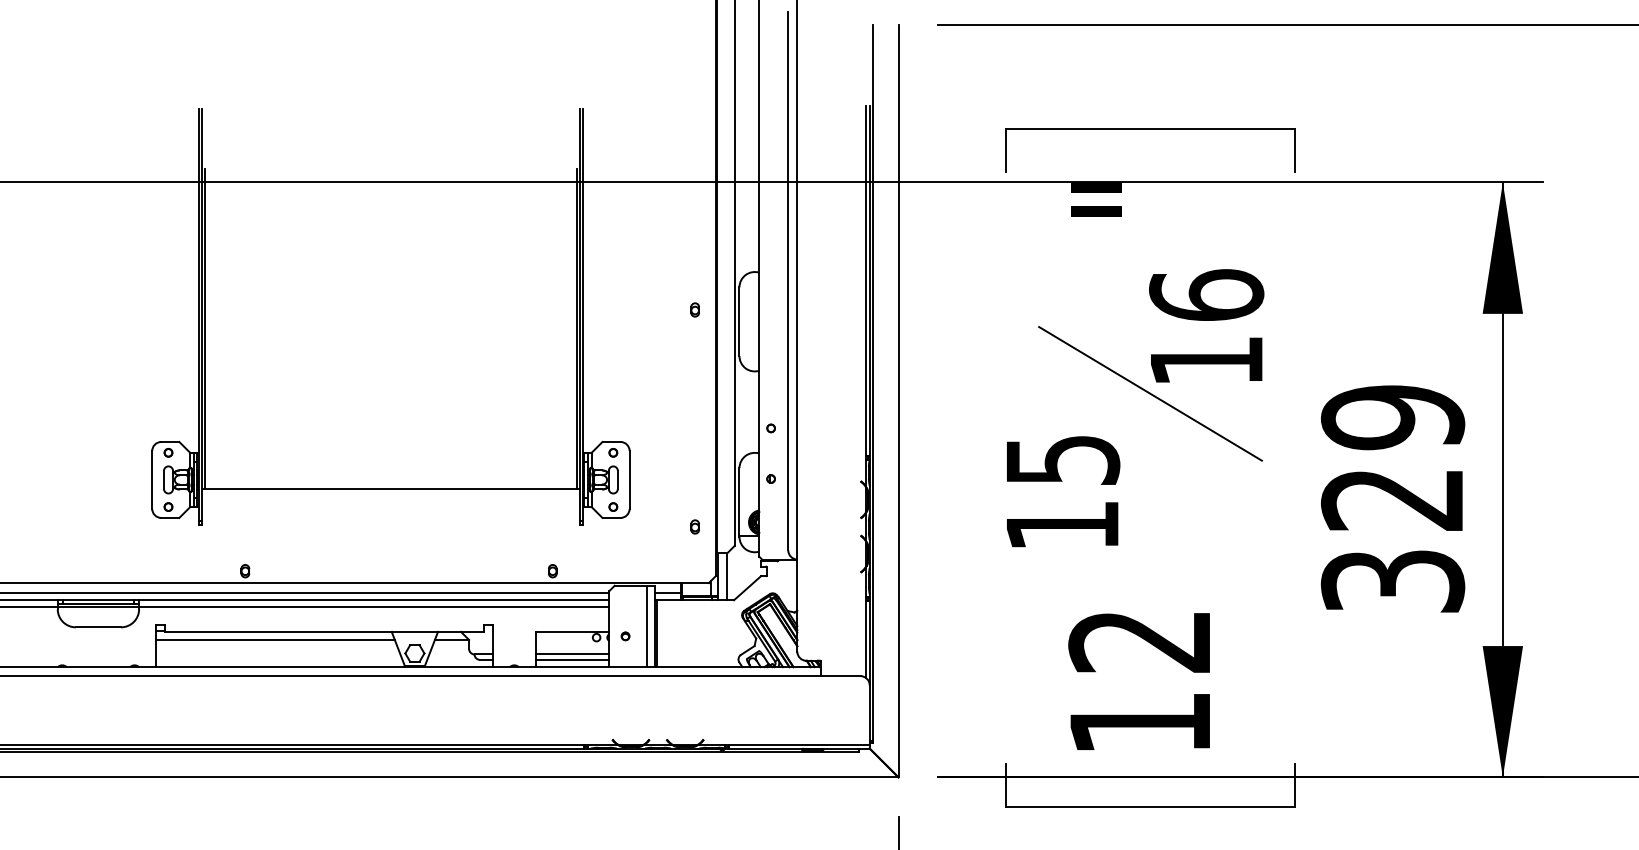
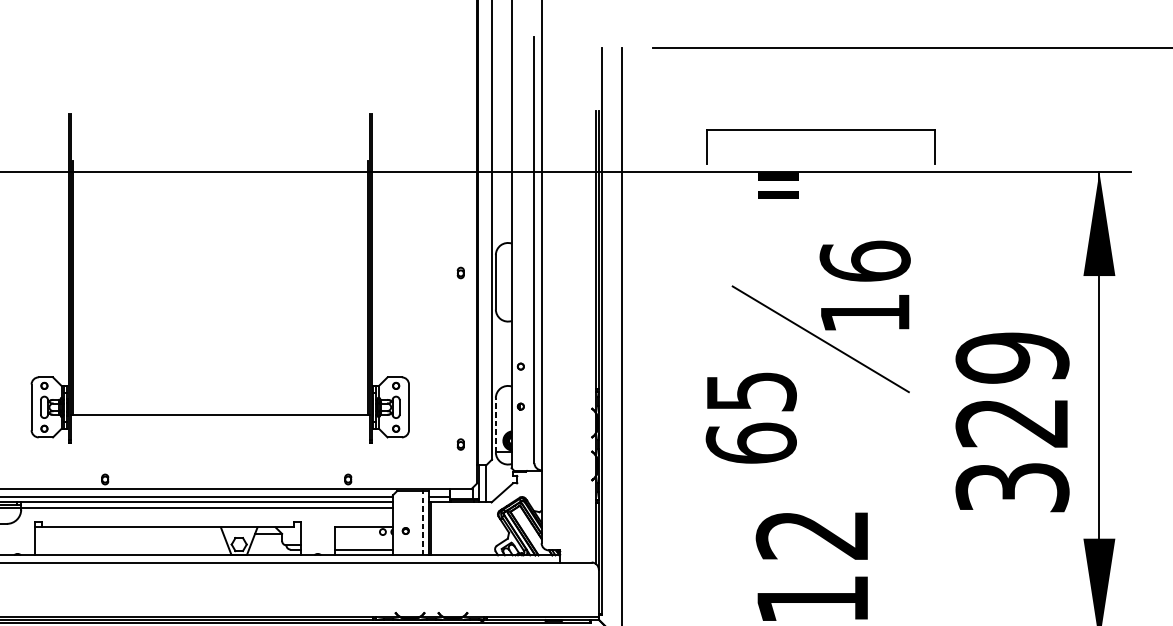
line: (739, 502) -> (495, 425), solid -> dashed
text: (1062, 525) -> (751, 443), 15 -> 65
line: (647, 626) -> (423, 523), solid -> dashed
line: (275, 640) -> (129, 534), removed
line: (572, 654) -> (363, 545), removed

